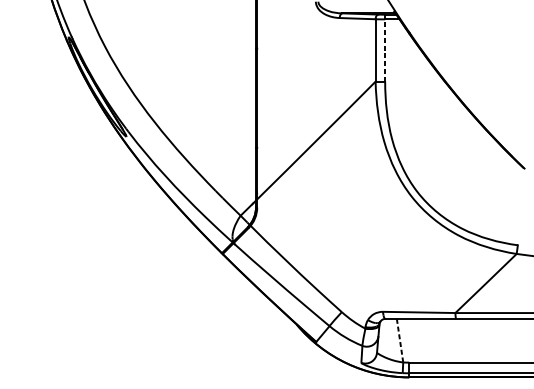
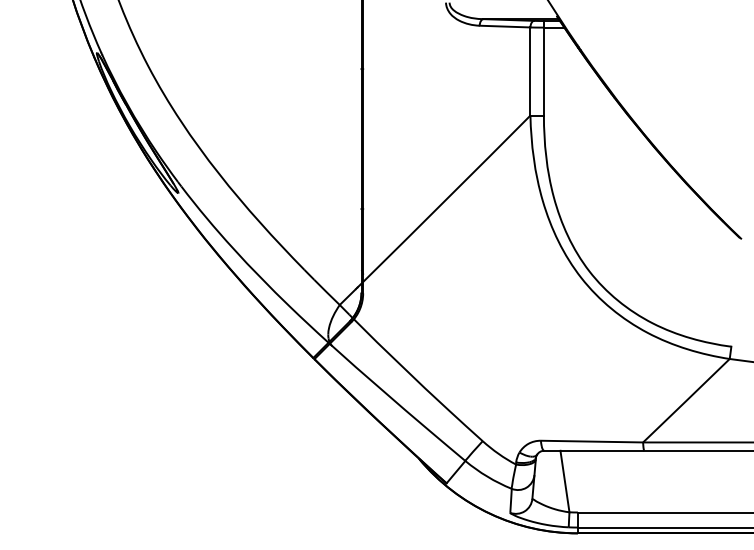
line: (384, 47) -> (543, 67), dashed -> solid
line: (400, 341) -> (565, 482), dashed -> solid

